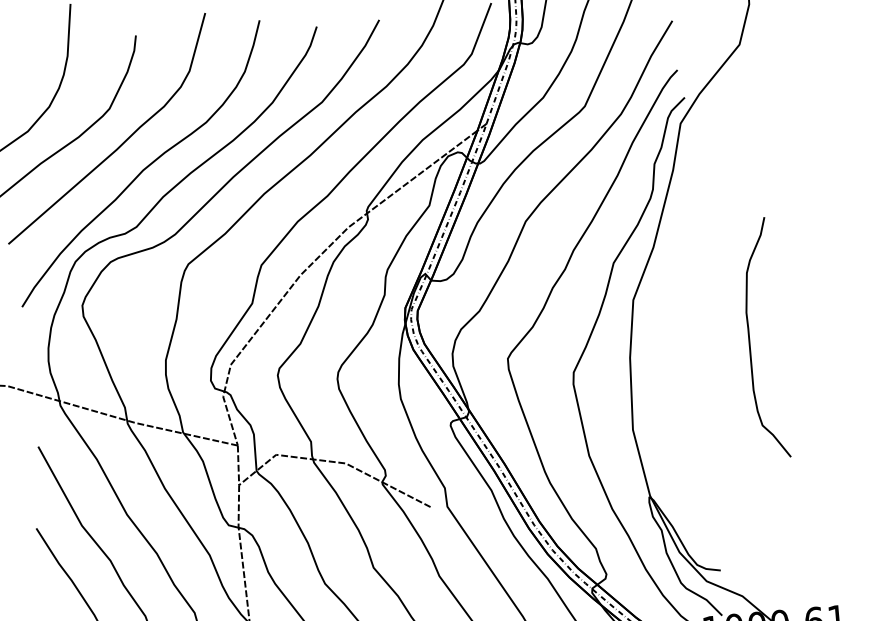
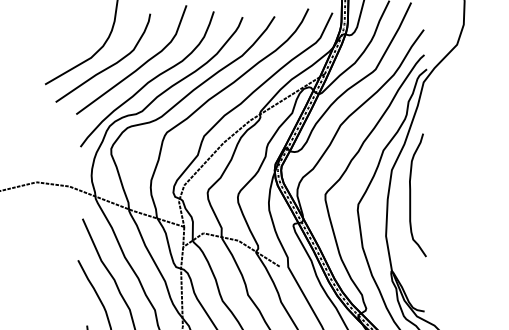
curve: (751, 339) -> (411, 195), moved

